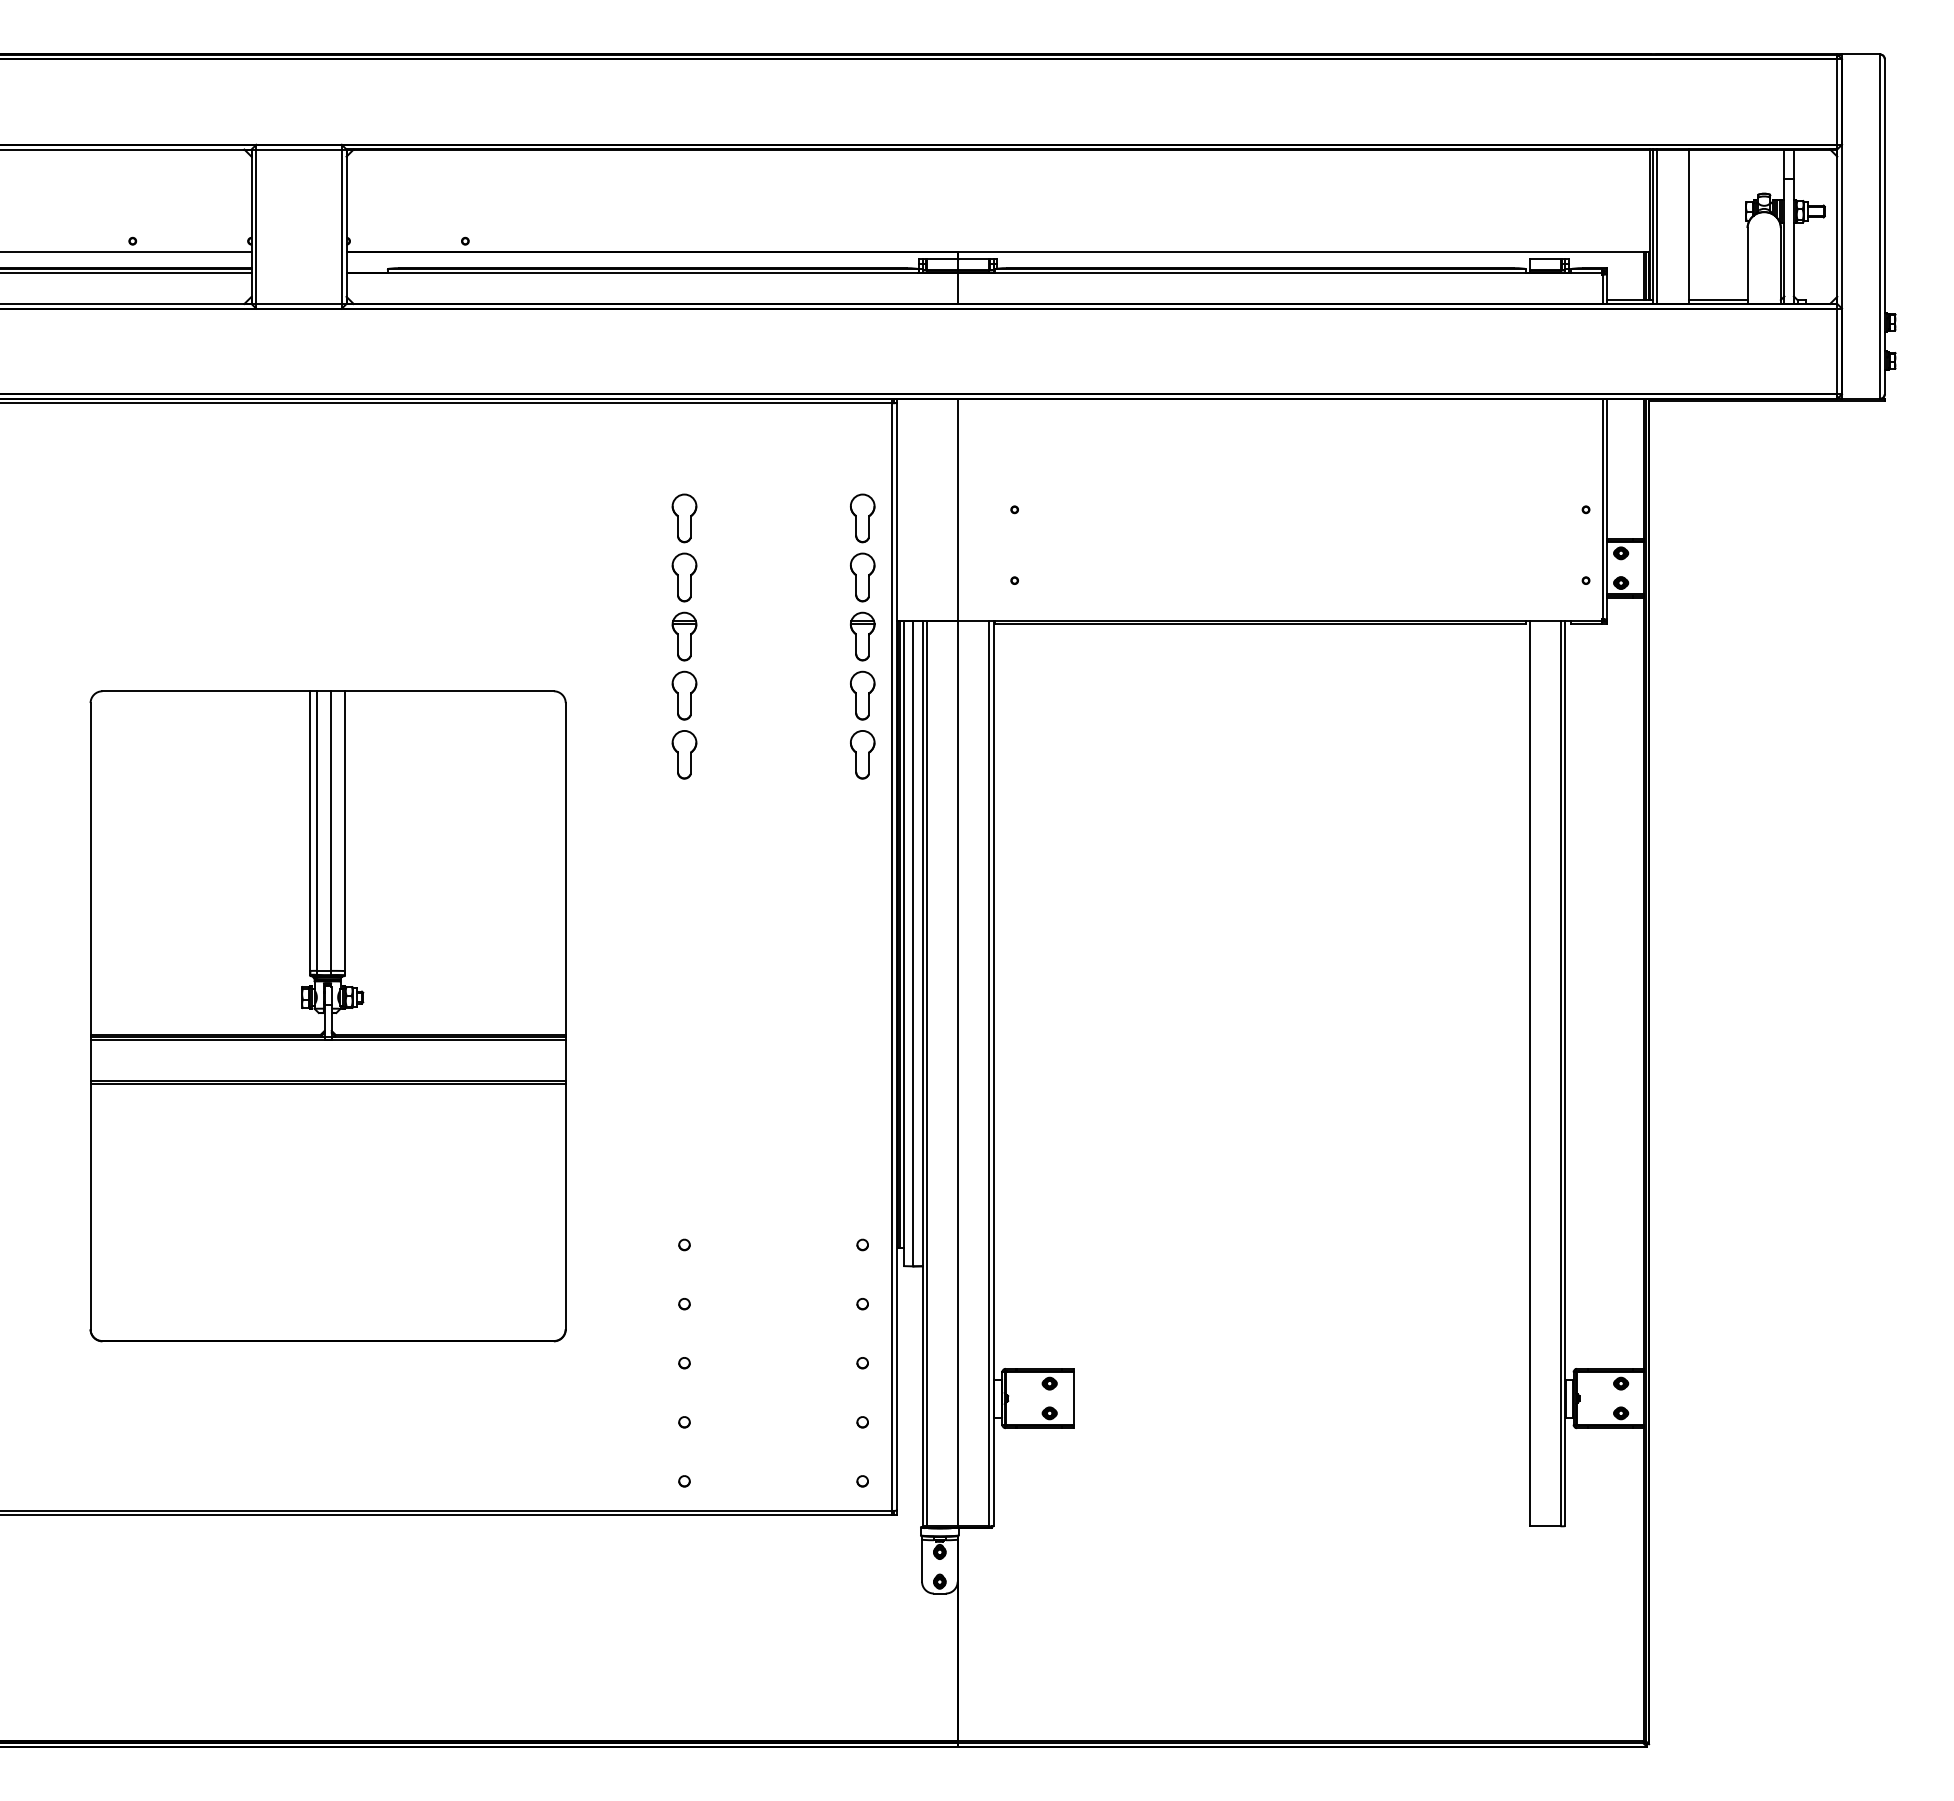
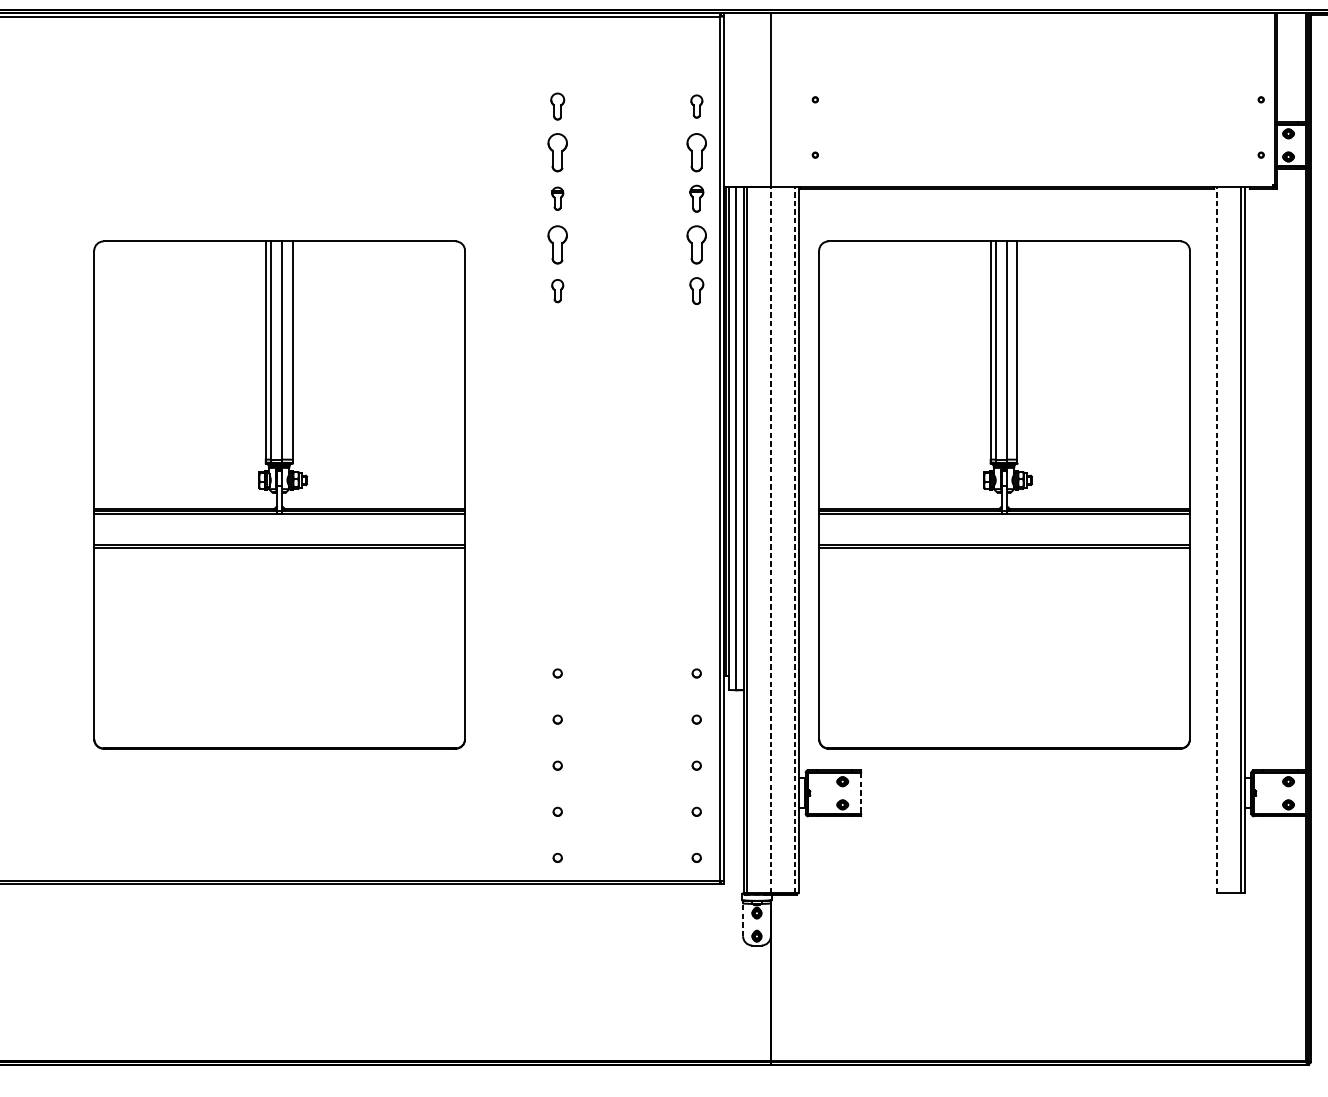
part: (684, 518) -> (557, 106), size x0.7
part: (862, 518) -> (696, 106), size x0.6
part: (684, 636) -> (557, 198), size x0.6
part: (862, 636) -> (696, 198), size x0.7
part: (684, 754) -> (557, 290), size x0.6
part: (862, 754) -> (696, 290), size x0.7
part: (1256, 1016) -> (1004, 495), added
line: (958, 1073) -> (771, 539), solid -> dashed
line: (989, 1073) -> (795, 539), solid -> dashed
line: (1529, 1073) -> (1217, 539), solid -> dashed
line: (1073, 1399) -> (861, 794), solid -> dashed
line: (922, 1560) -> (743, 919), solid -> dashed

